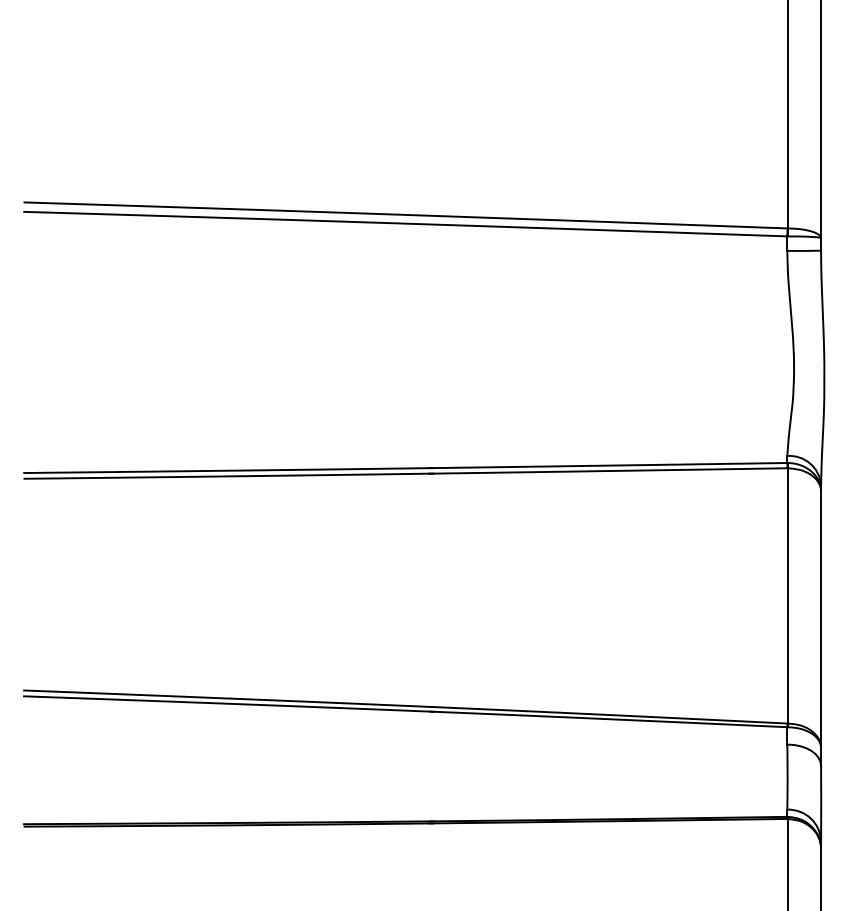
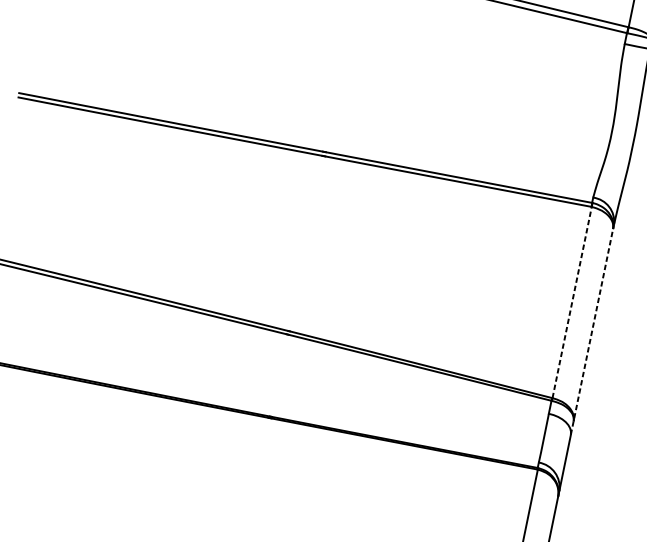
line: (787, 595) -> (571, 302), solid -> dashed
line: (821, 624) -> (592, 329), solid -> dashed

